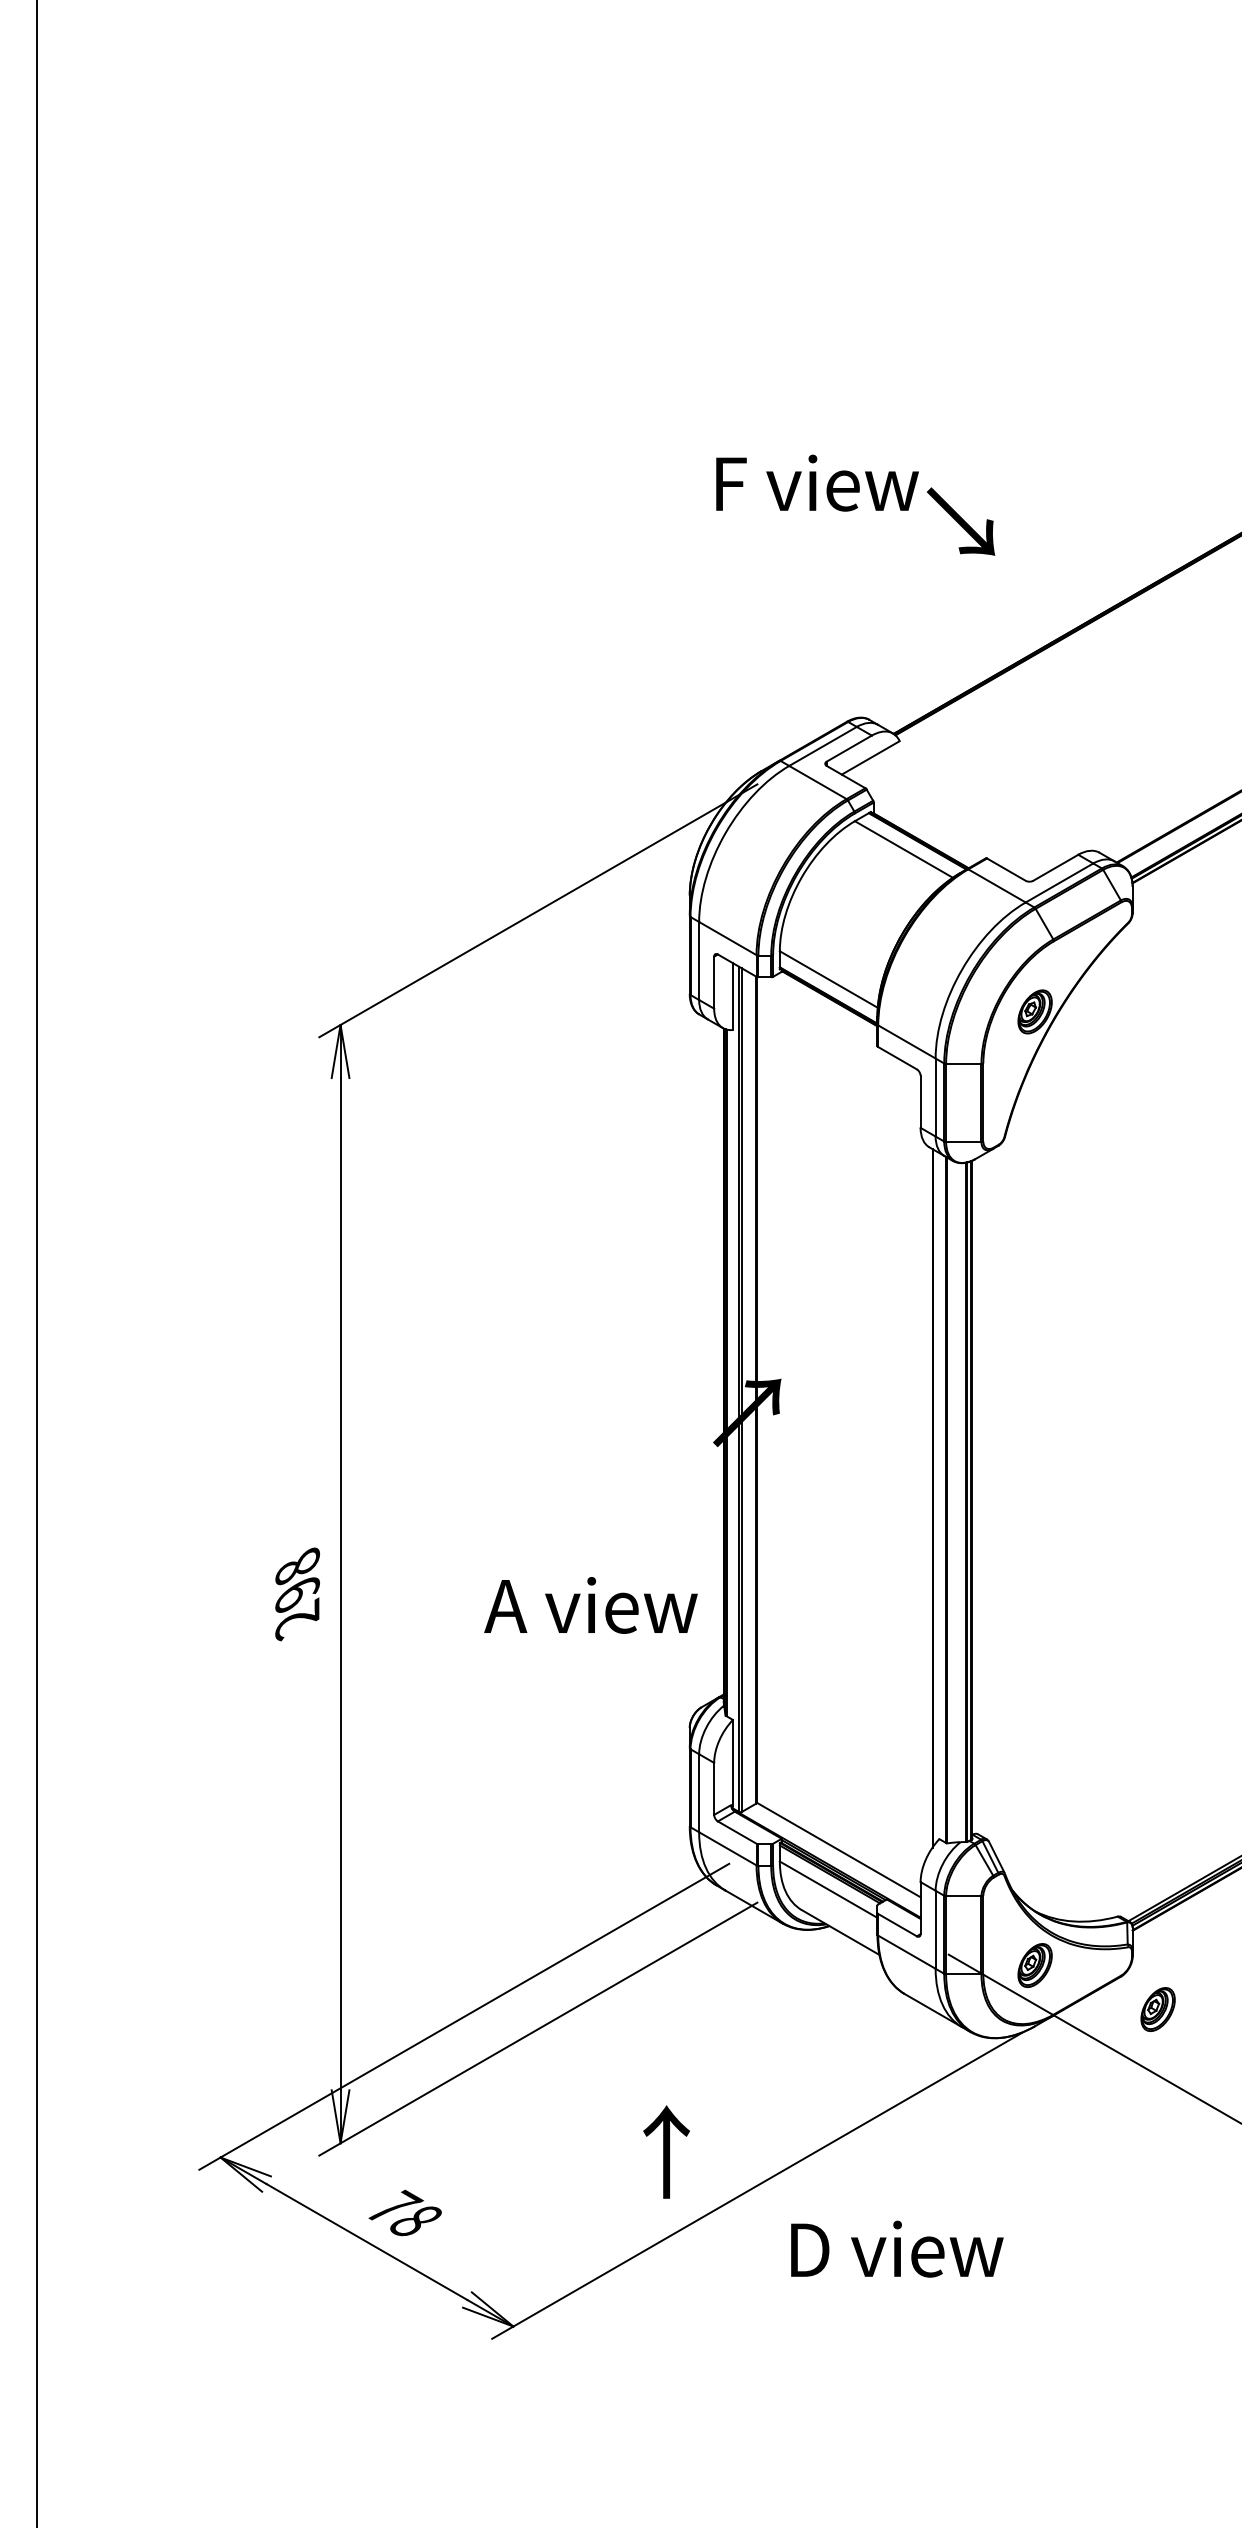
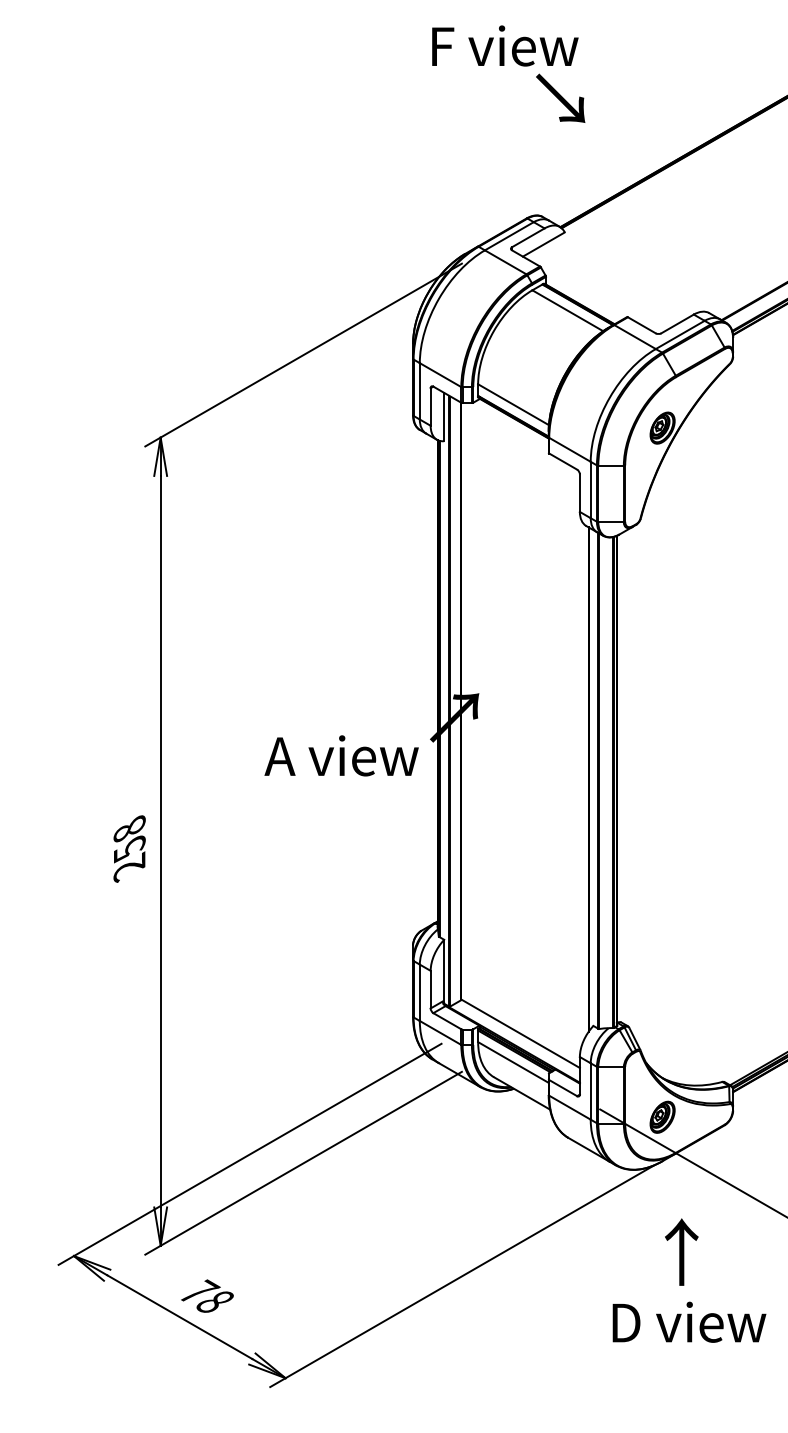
text: (961, 521) -> (561, 98), moved
text: (297, 1594) -> (129, 849), 298 -> 258
text: (590, 1605) -> (341, 755), moved
part: (1157, 2009) -> (751, 1149), removed
text: (666, 2151) -> (681, 1251), moved
text: (897, 2248) -> (689, 1321), moved

